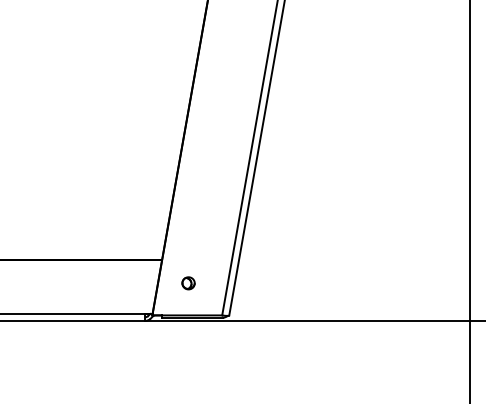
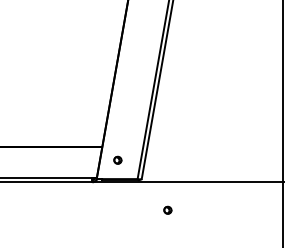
part: (273, 367) -> (167, 209), added

